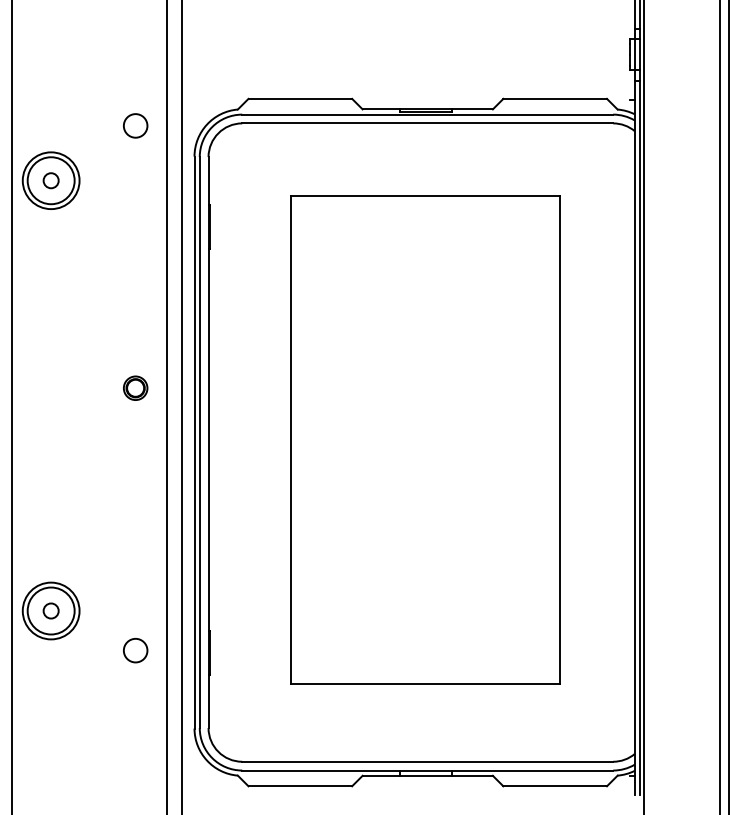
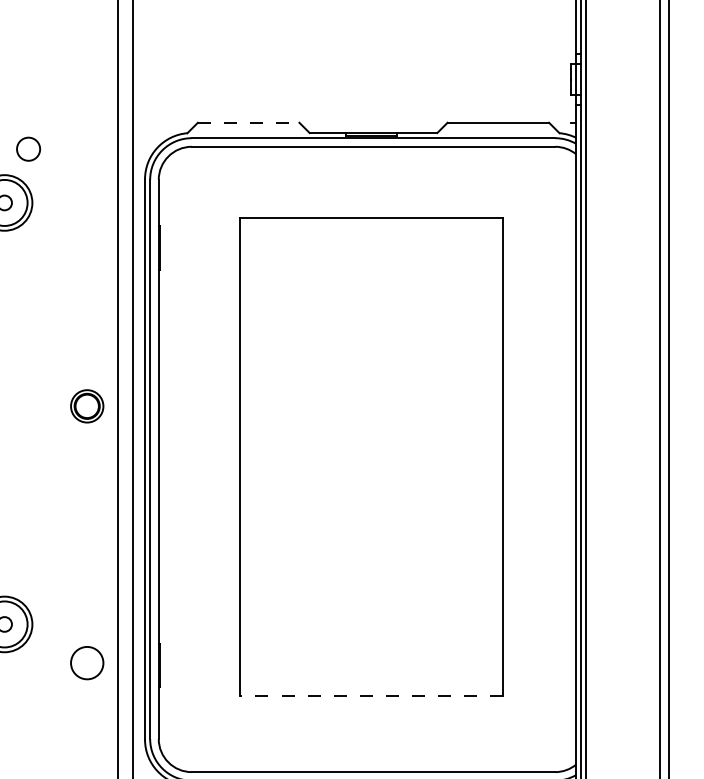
line: (300, 98) -> (248, 122), solid -> dashed
circle: (135, 125) -> (28, 148), moved
part: (135, 387) -> (87, 405), size x1.4
circle: (135, 650) -> (87, 663), size x1.4
line: (425, 683) -> (371, 695), solid -> dashed

